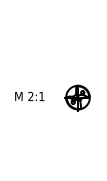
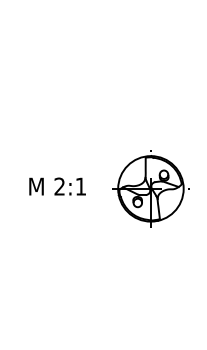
part: (77, 97) -> (149, 188), size x1.43

